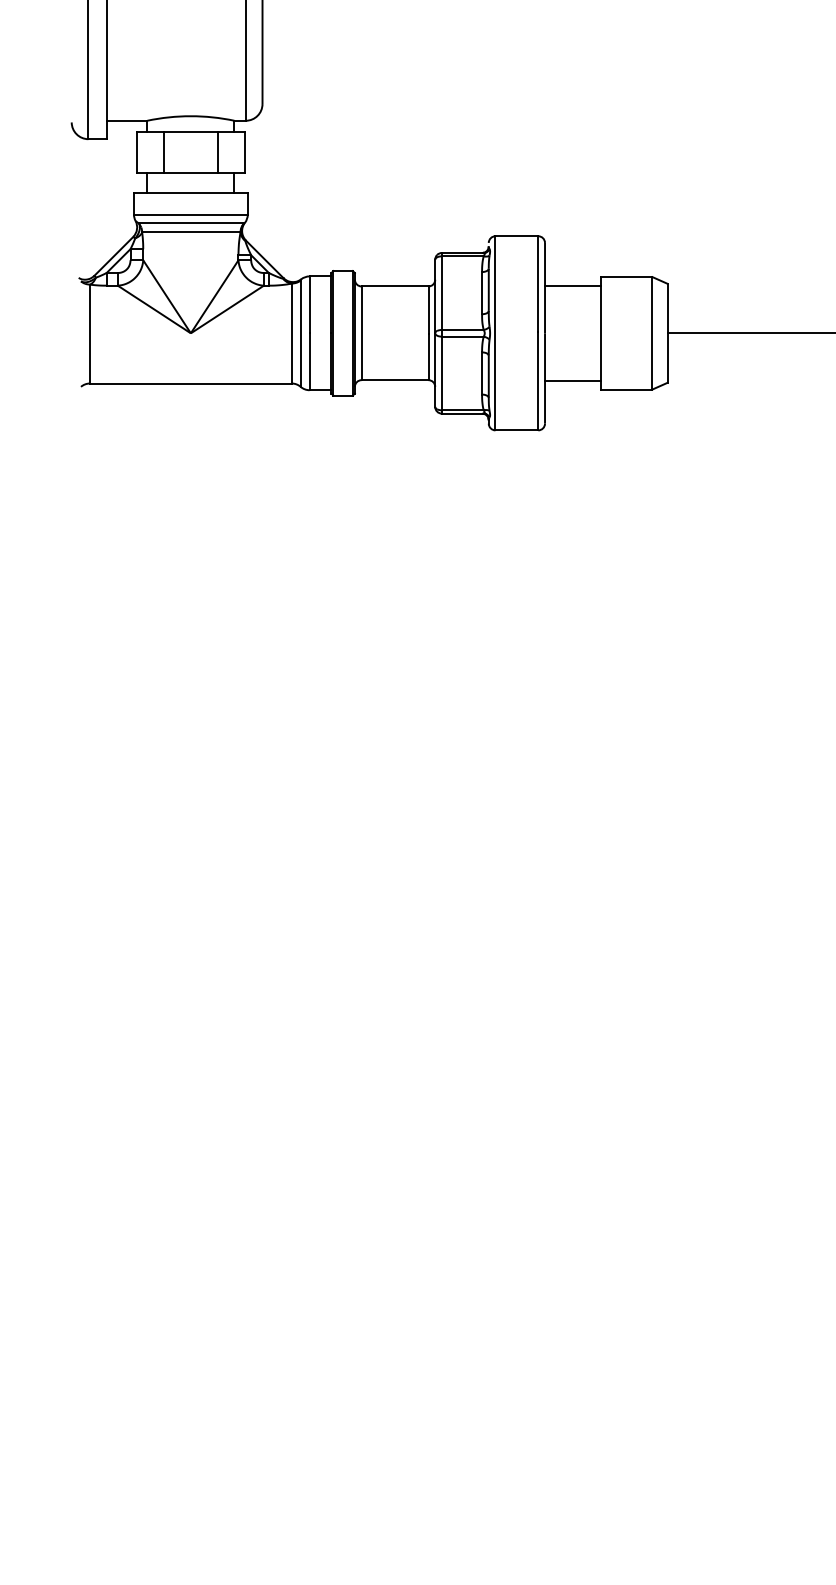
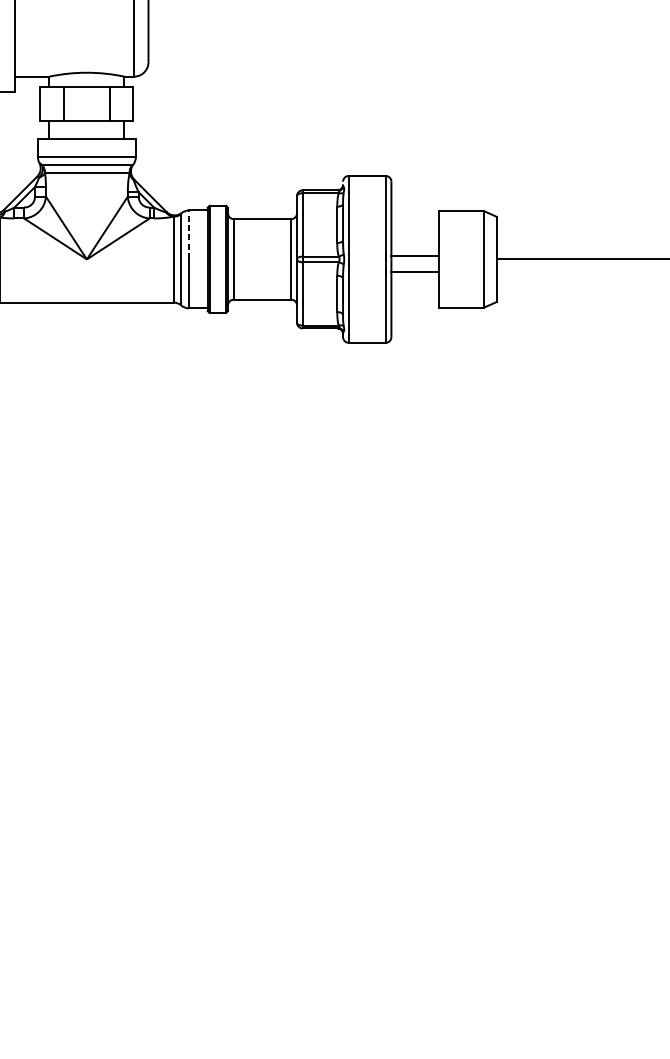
line: (572, 285) -> (415, 255), moved
line: (309, 304) -> (188, 234), solid -> dashed
line: (572, 380) -> (415, 271), moved

